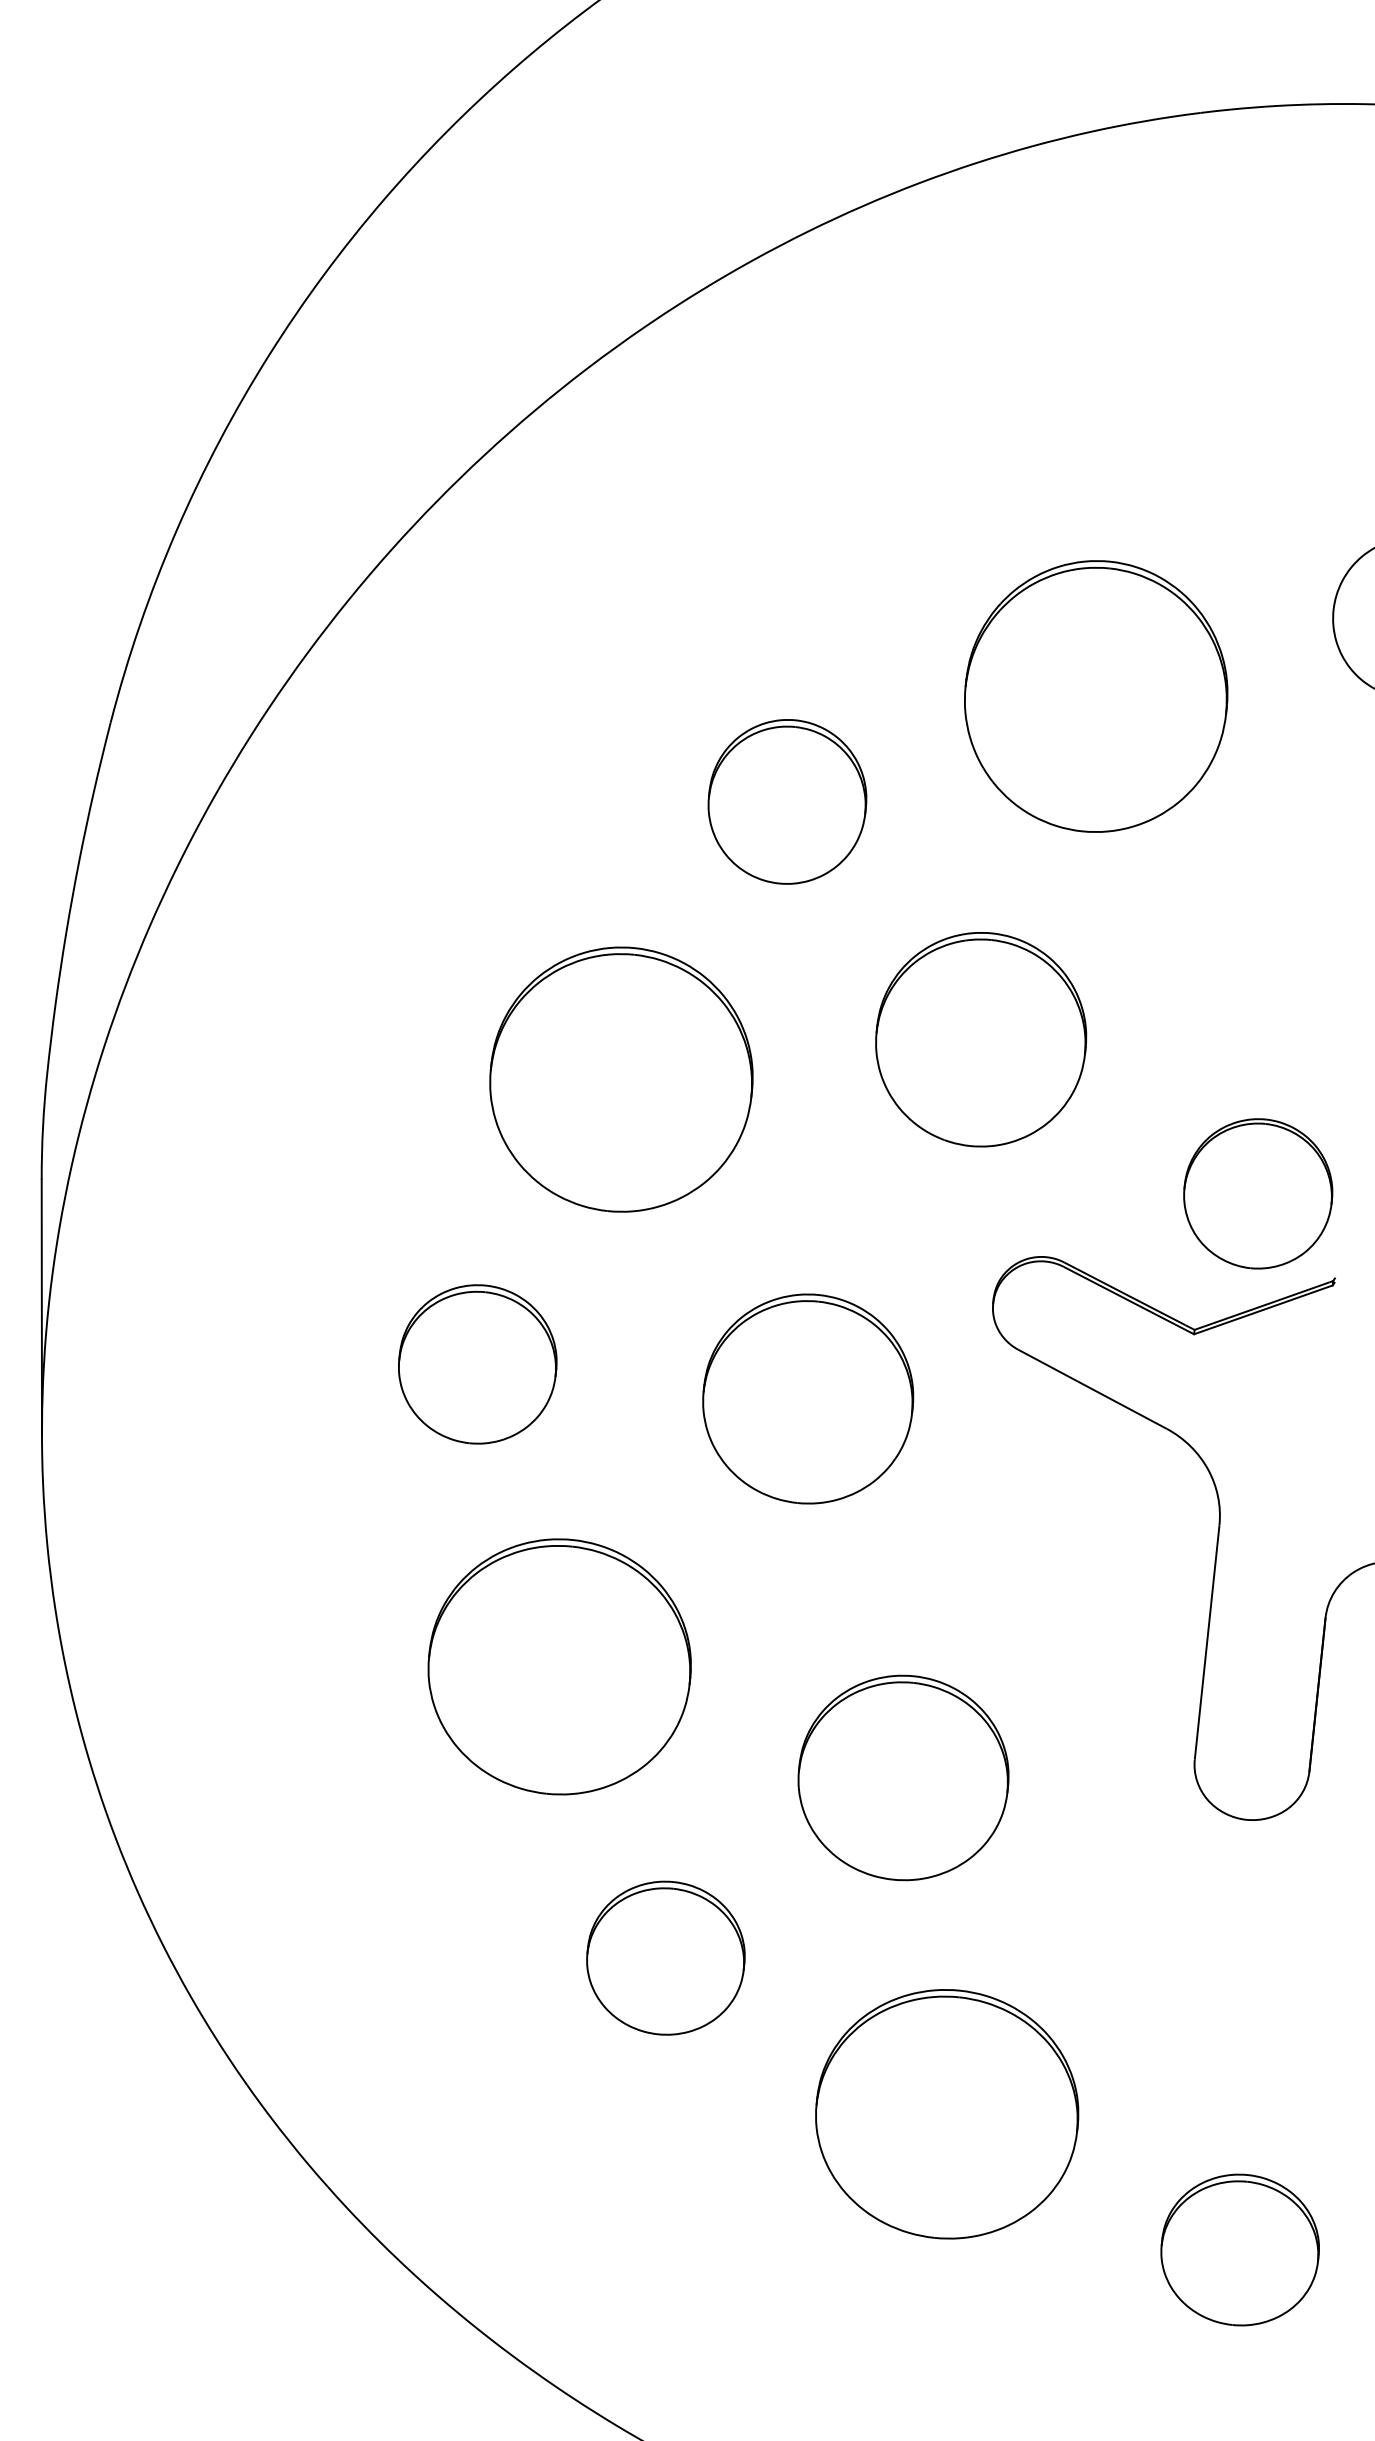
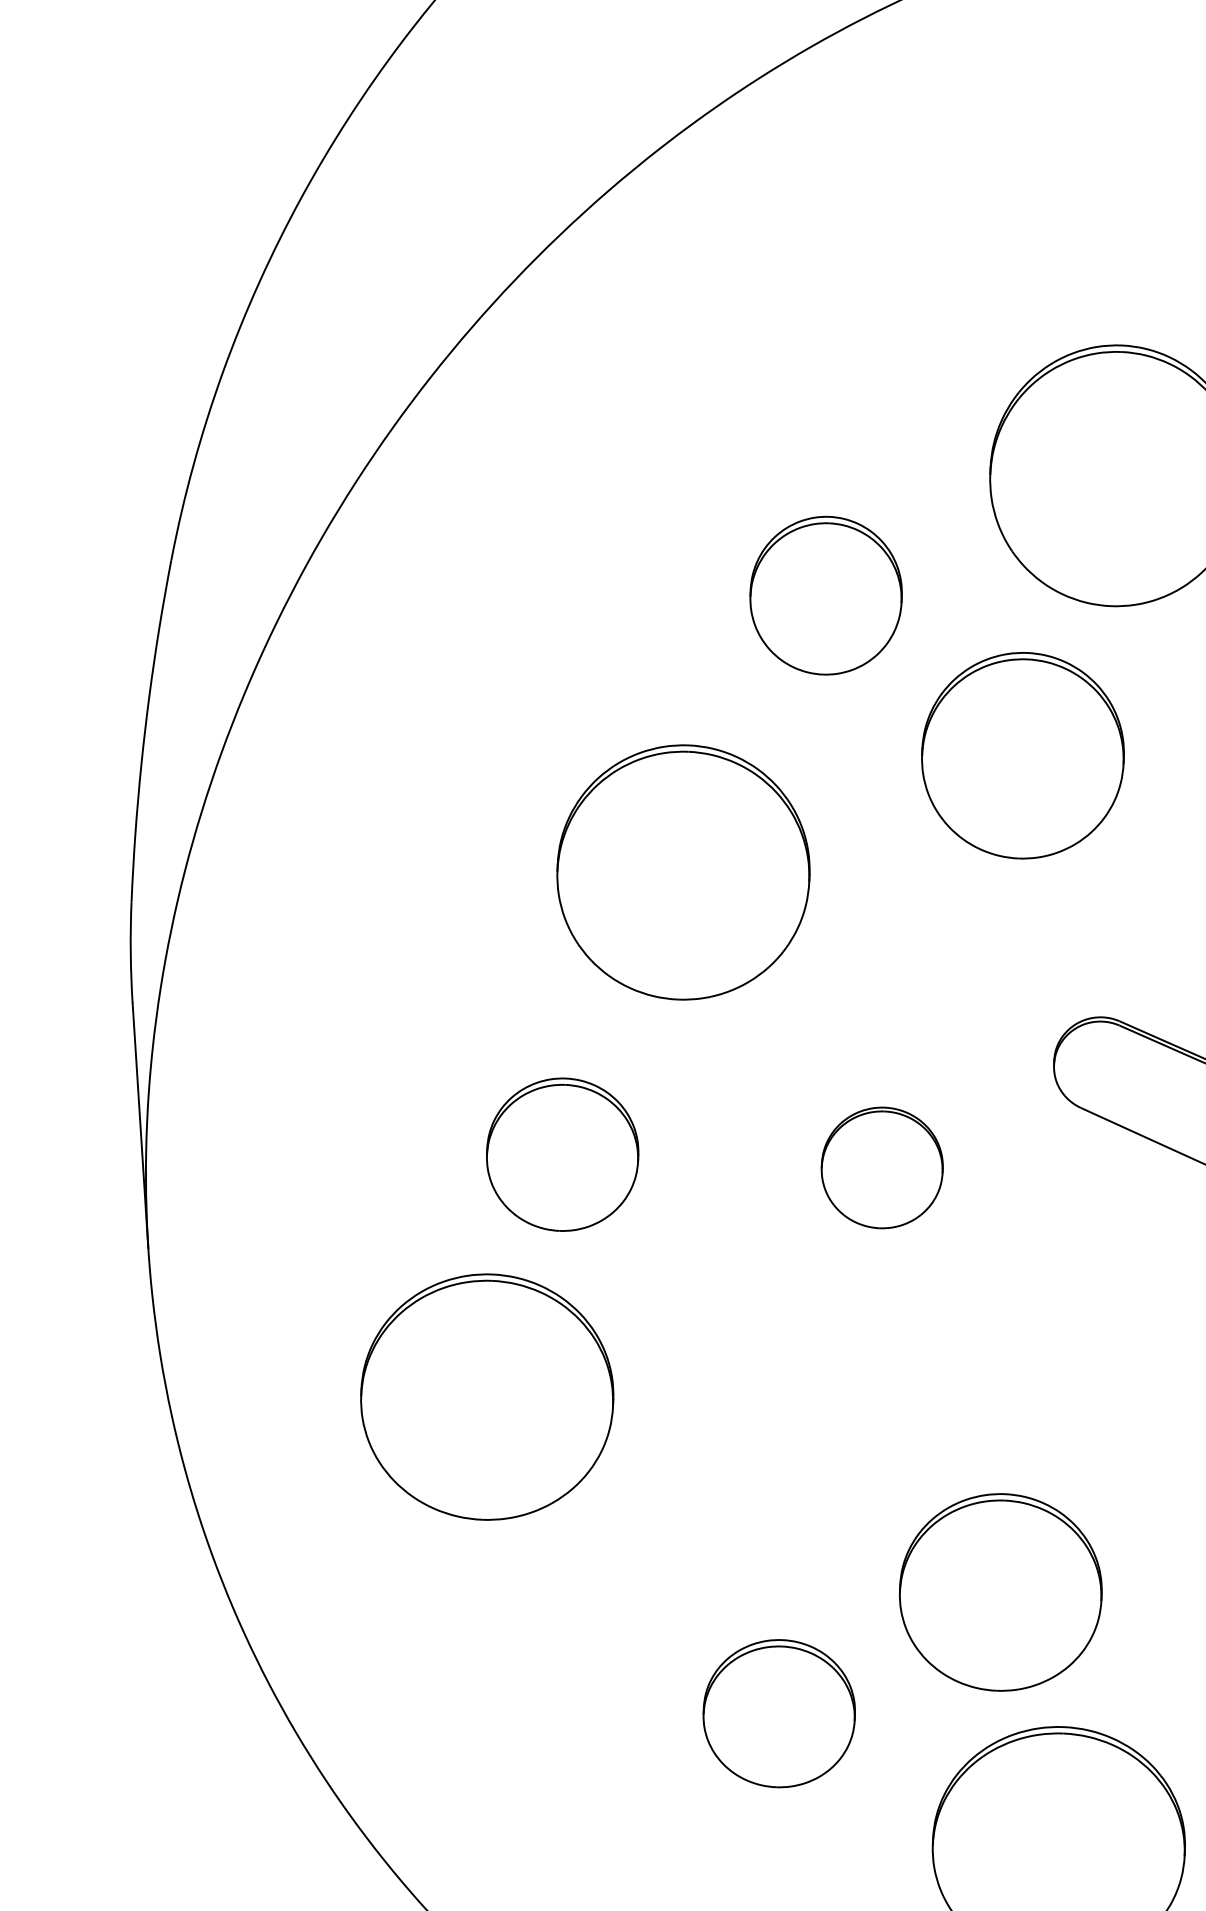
part: (981, 1039) -> (1023, 755), moved
part: (808, 1398) -> (882, 1167), size x0.6
part: (559, 1666) -> (486, 1396), moved
part: (903, 1777) -> (1000, 1592), moved

